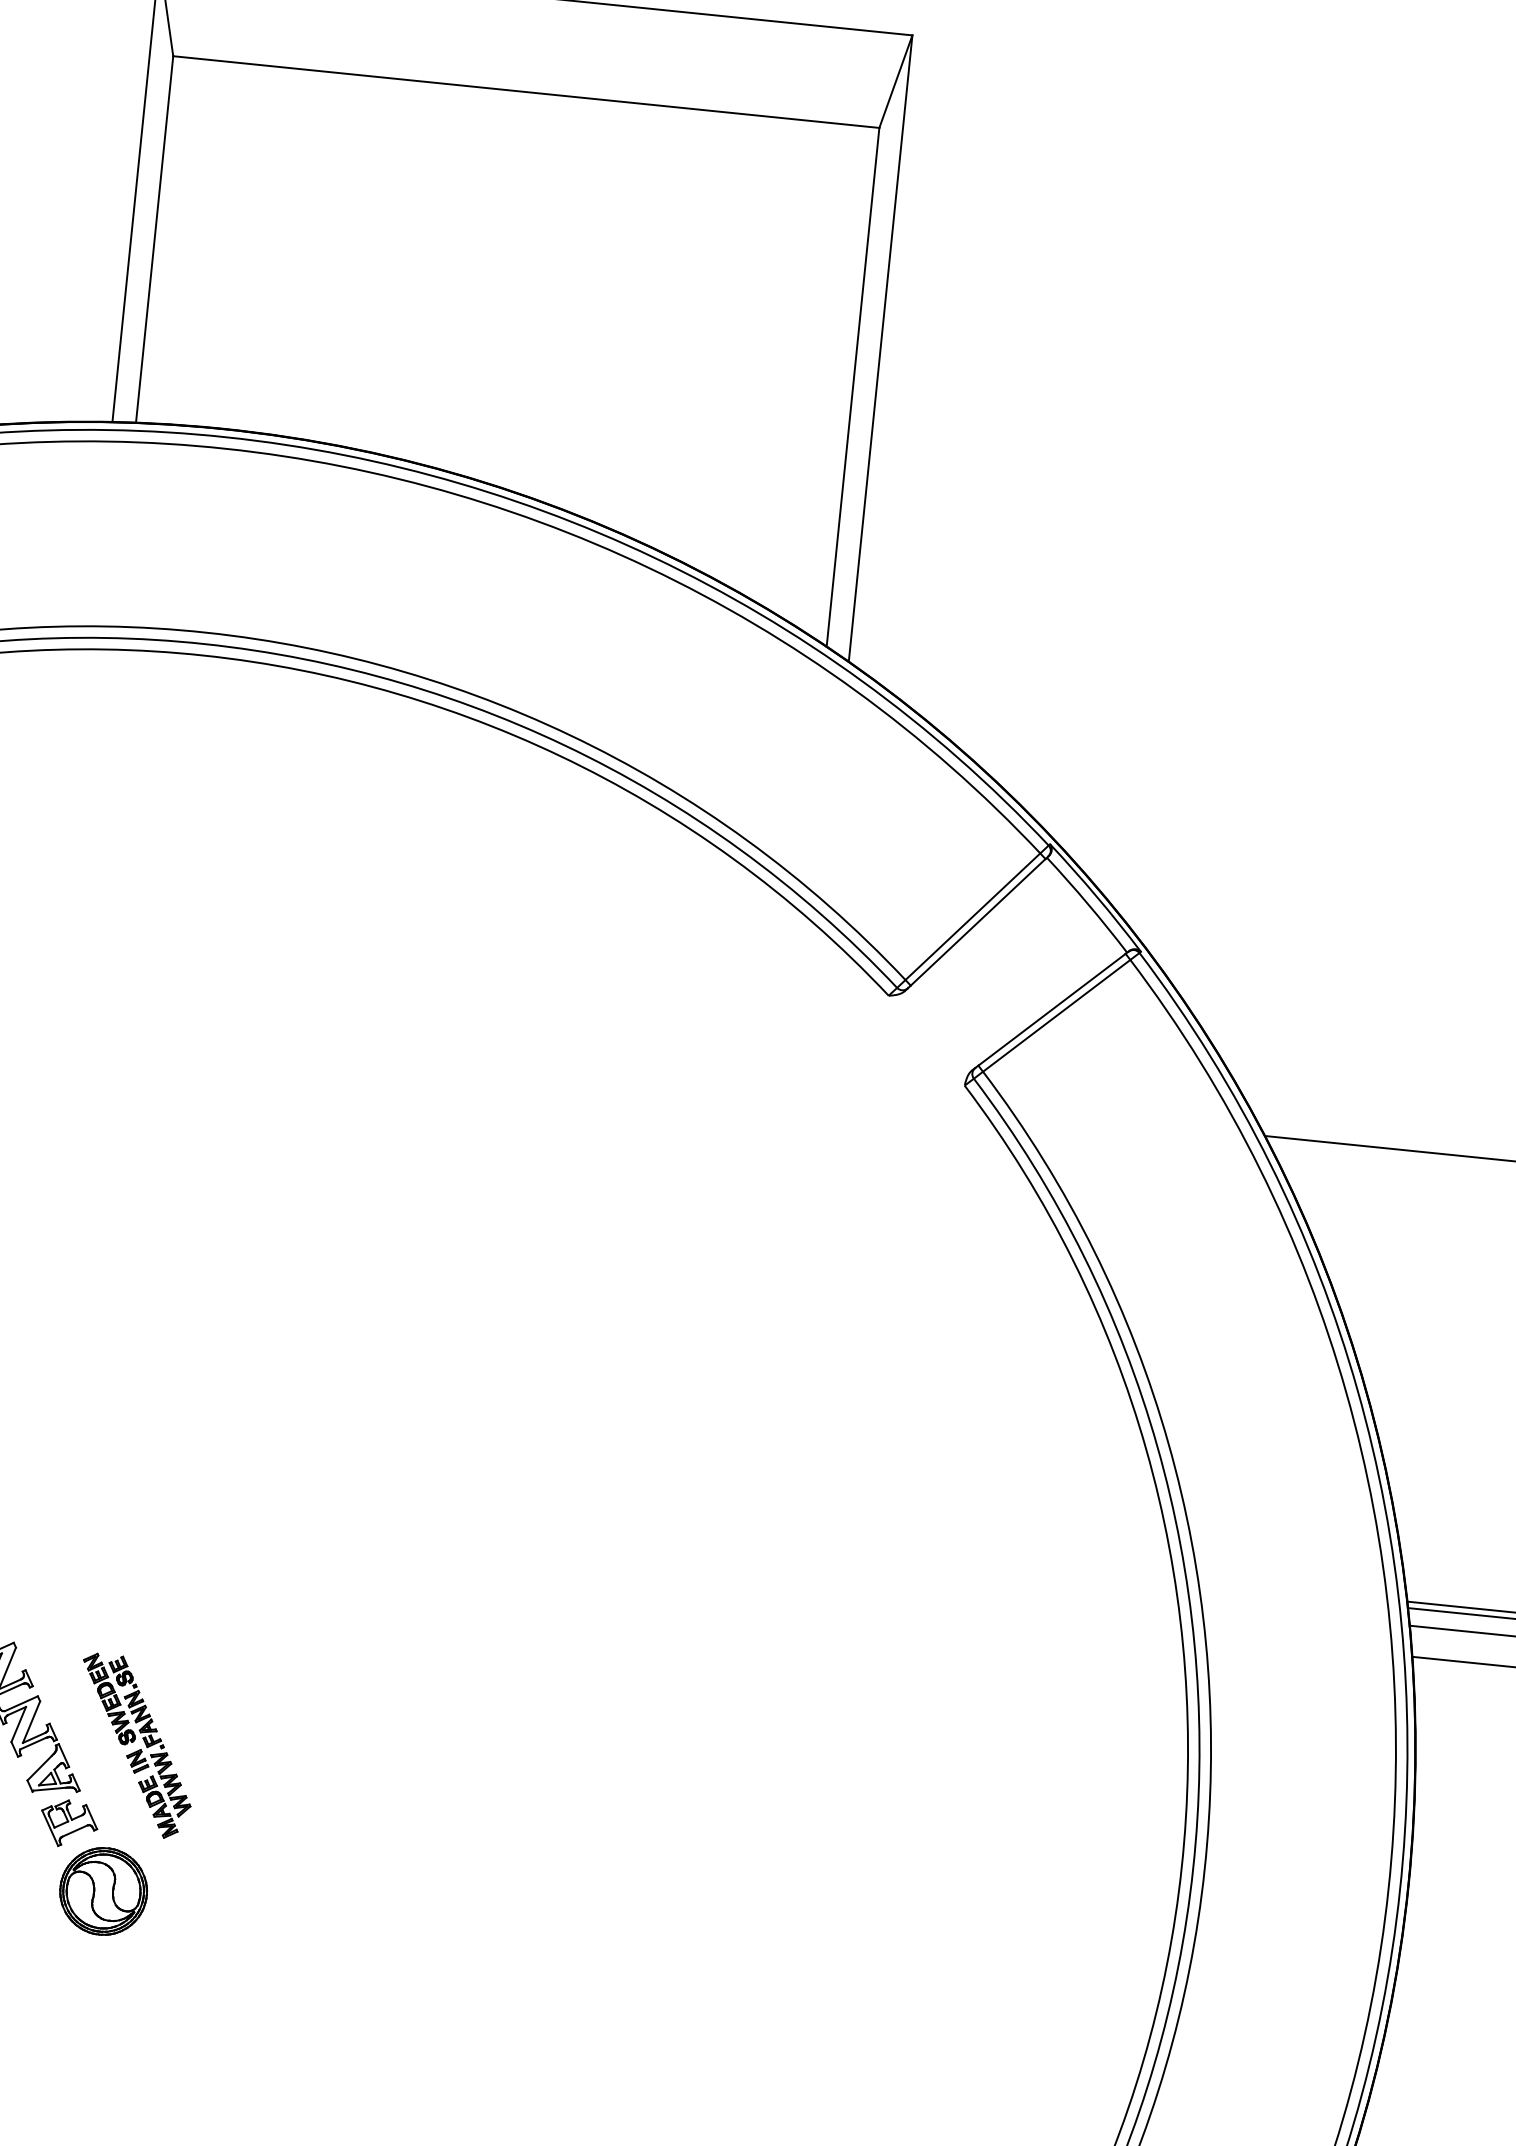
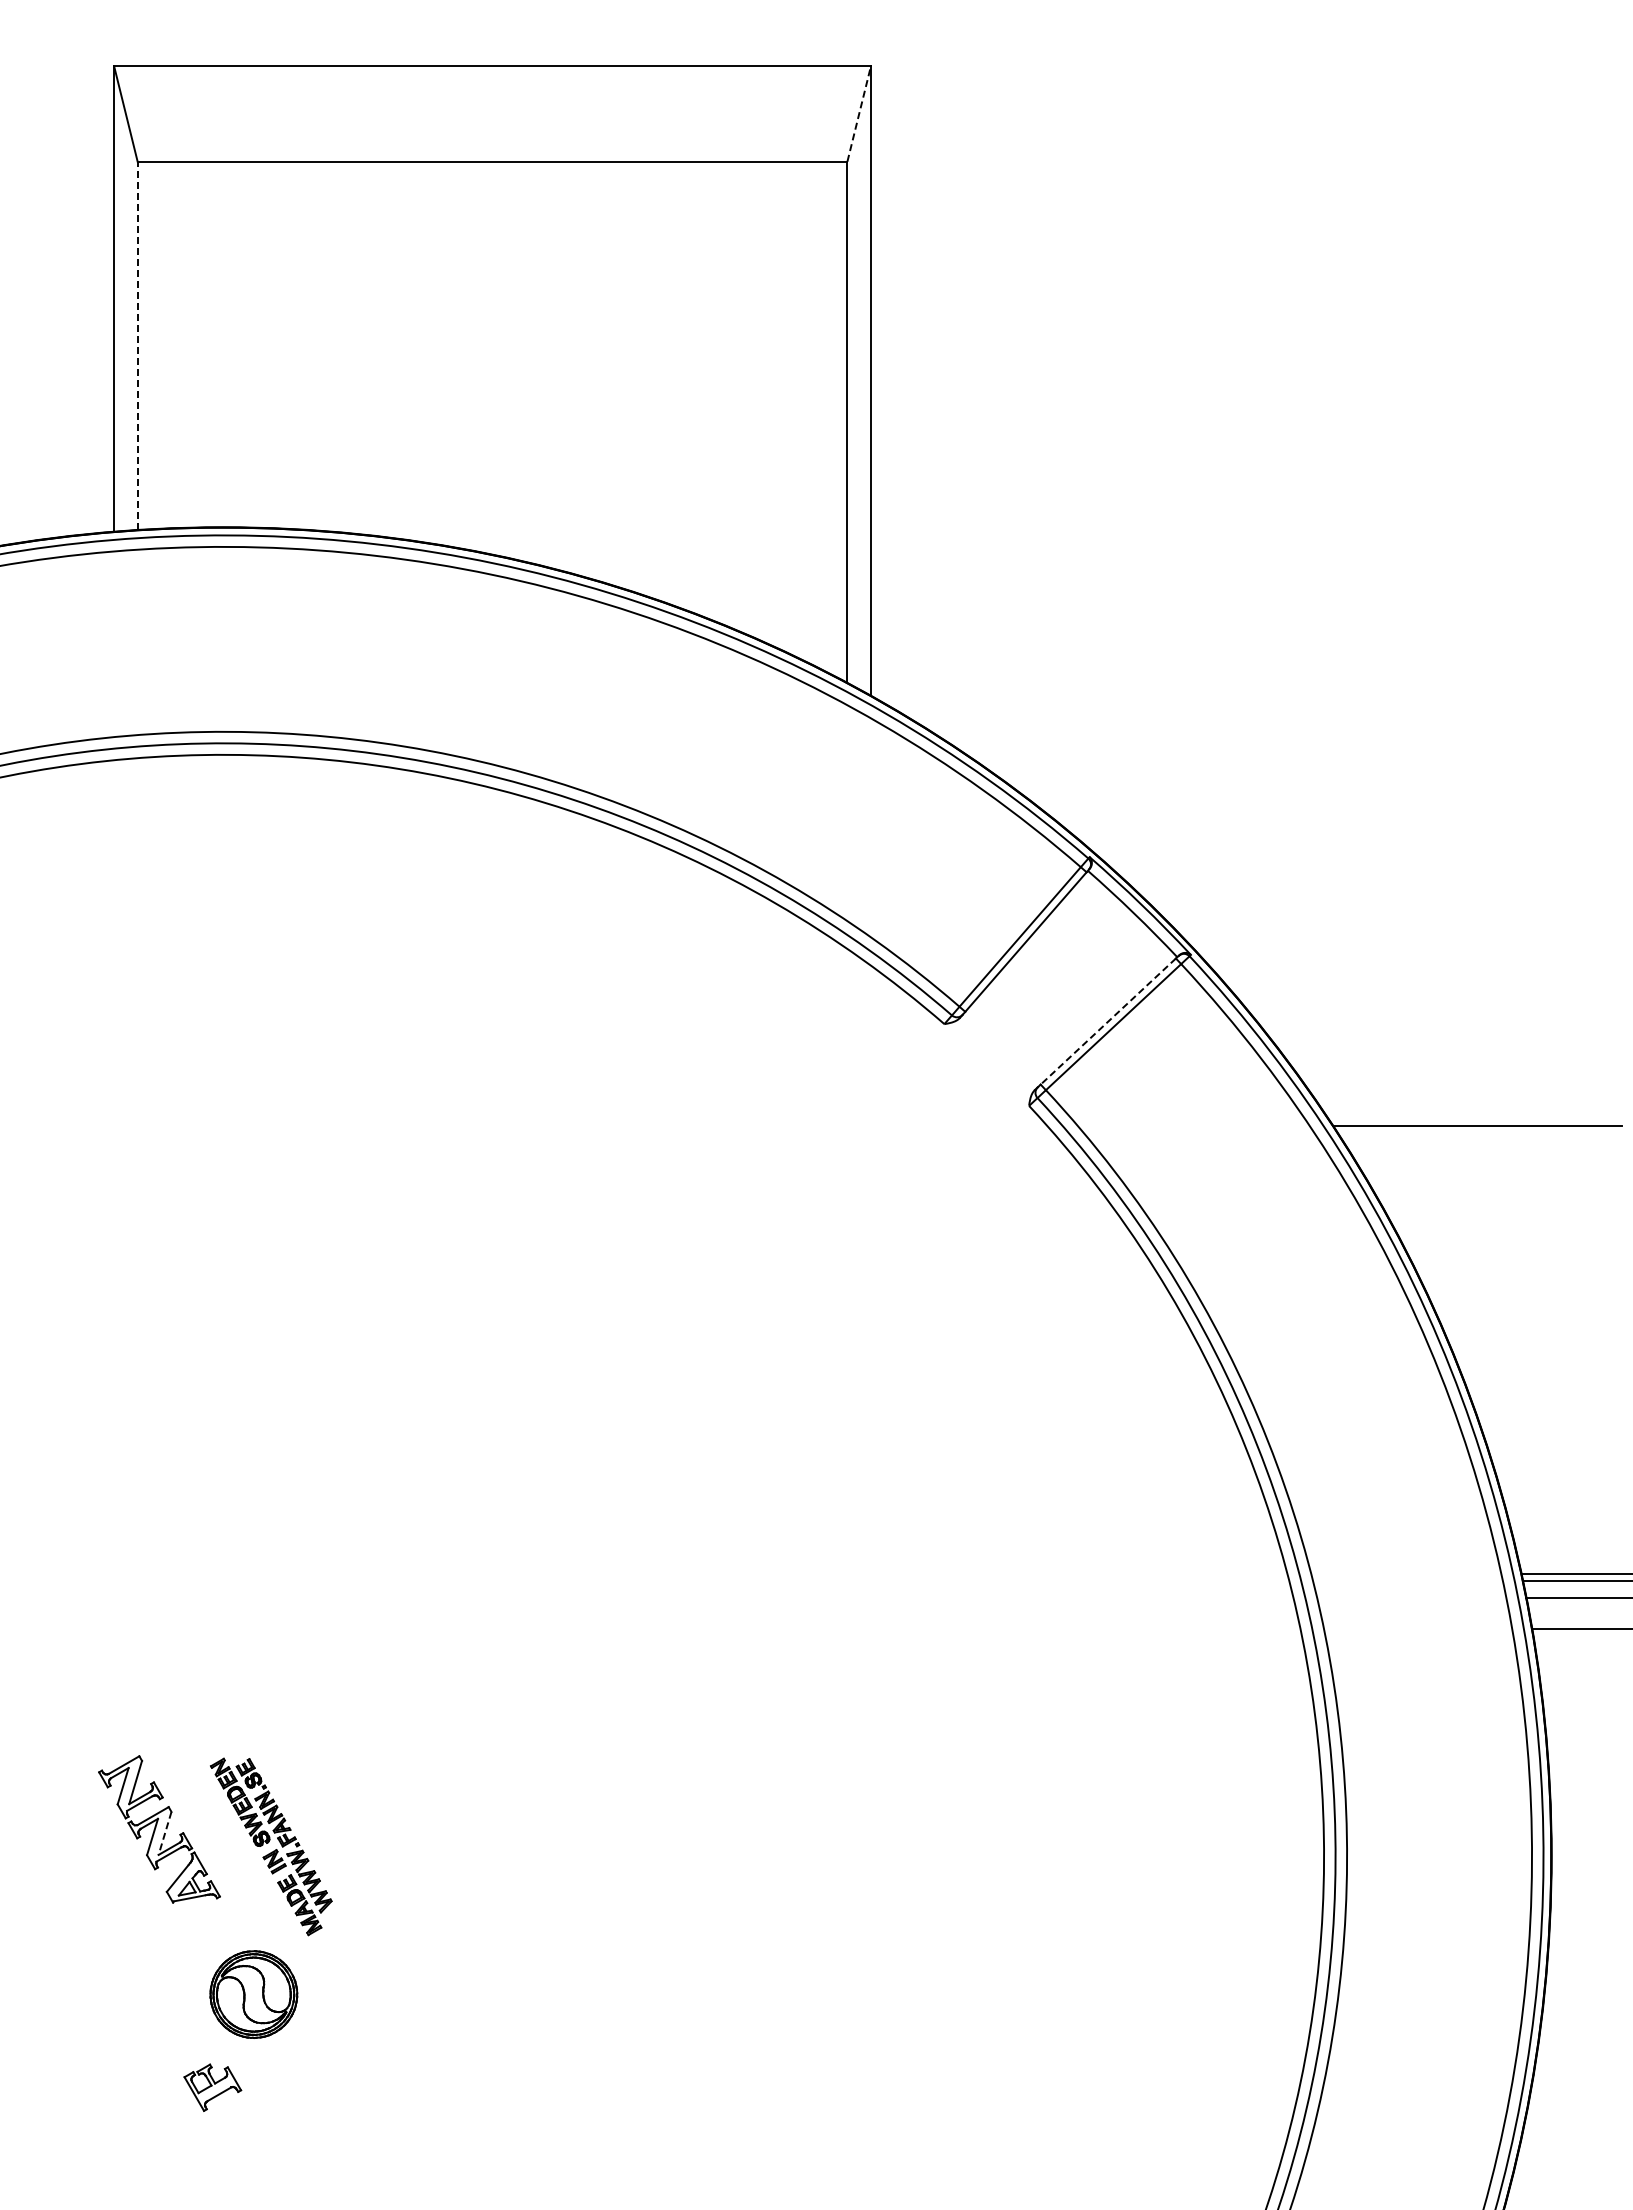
line: (896, 81) -> (859, 113), solid -> dashed
line: (154, 239) -> (137, 345), solid -> dashed
line: (1051, 1009) -> (1107, 1021), solid -> dashed
line: (31, 1722) -> (164, 1833), solid -> dashed
part: (68, 1823) -> (212, 2087), moved

